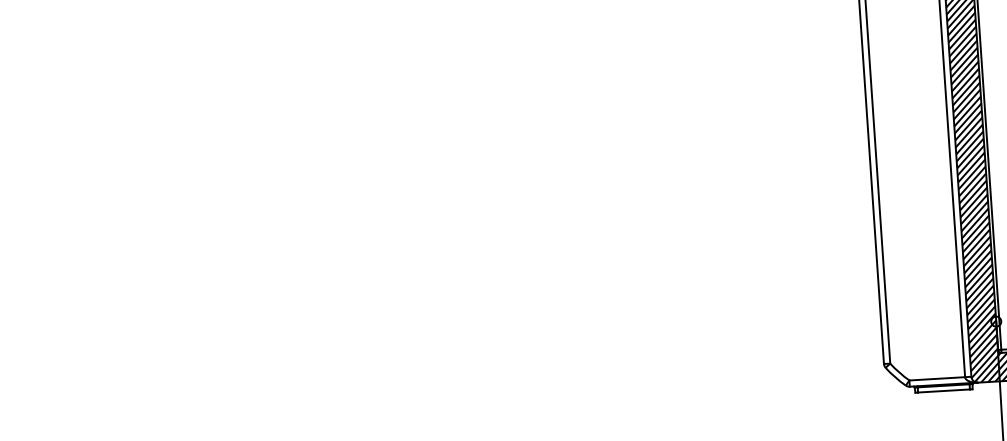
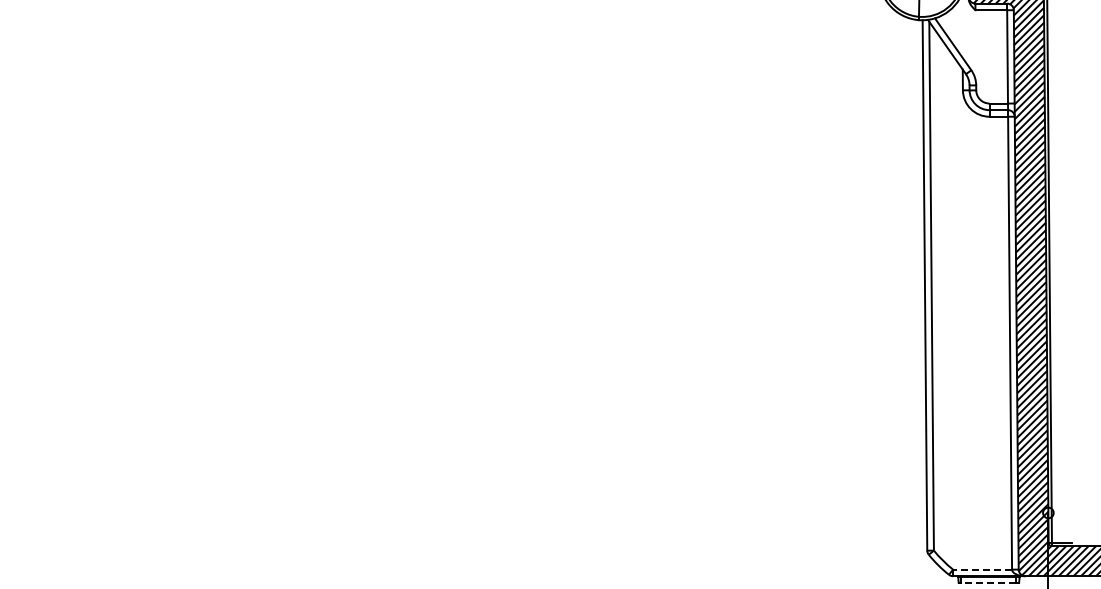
line: (937, 378) -> (982, 569), solid -> dashed
line: (943, 390) -> (988, 582), solid -> dashed

